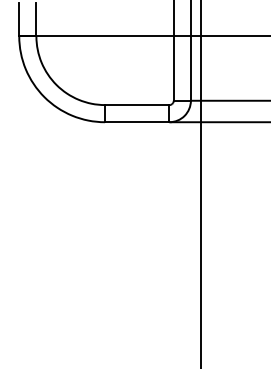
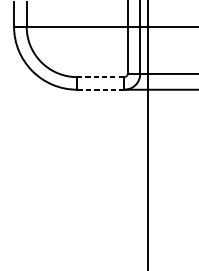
line: (137, 105) -> (100, 77), solid -> dashed
line: (136, 122) -> (100, 89), solid -> dashed

